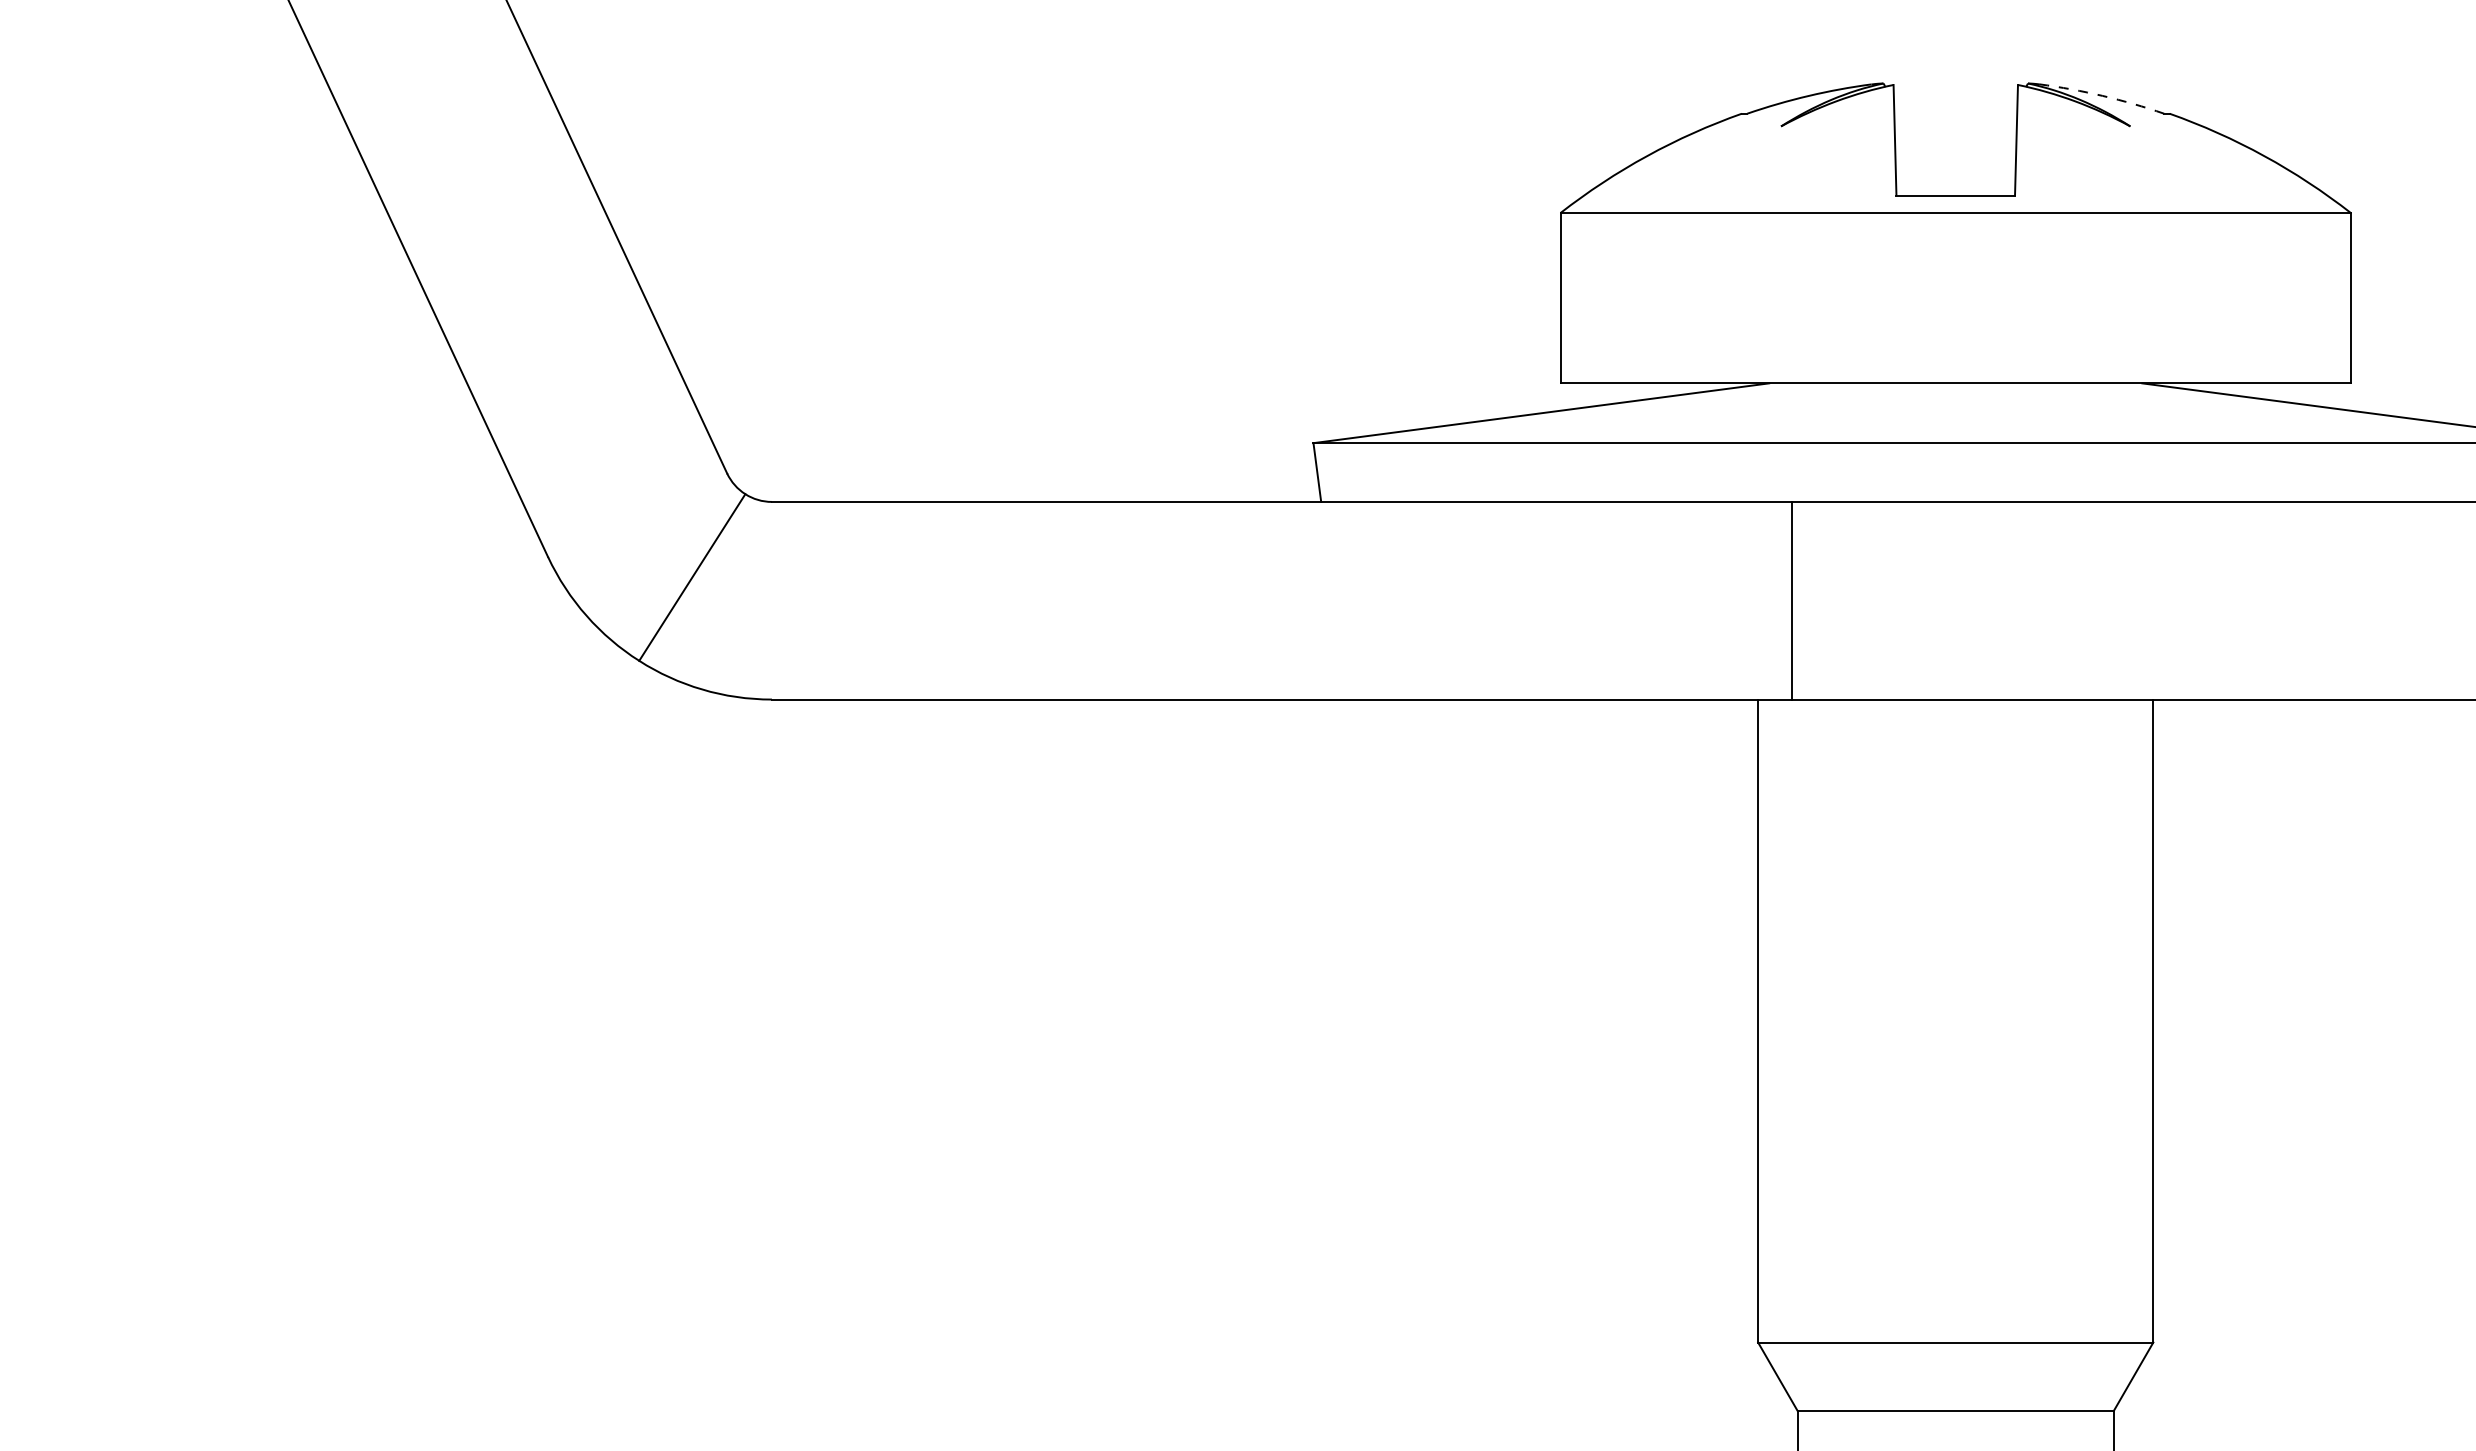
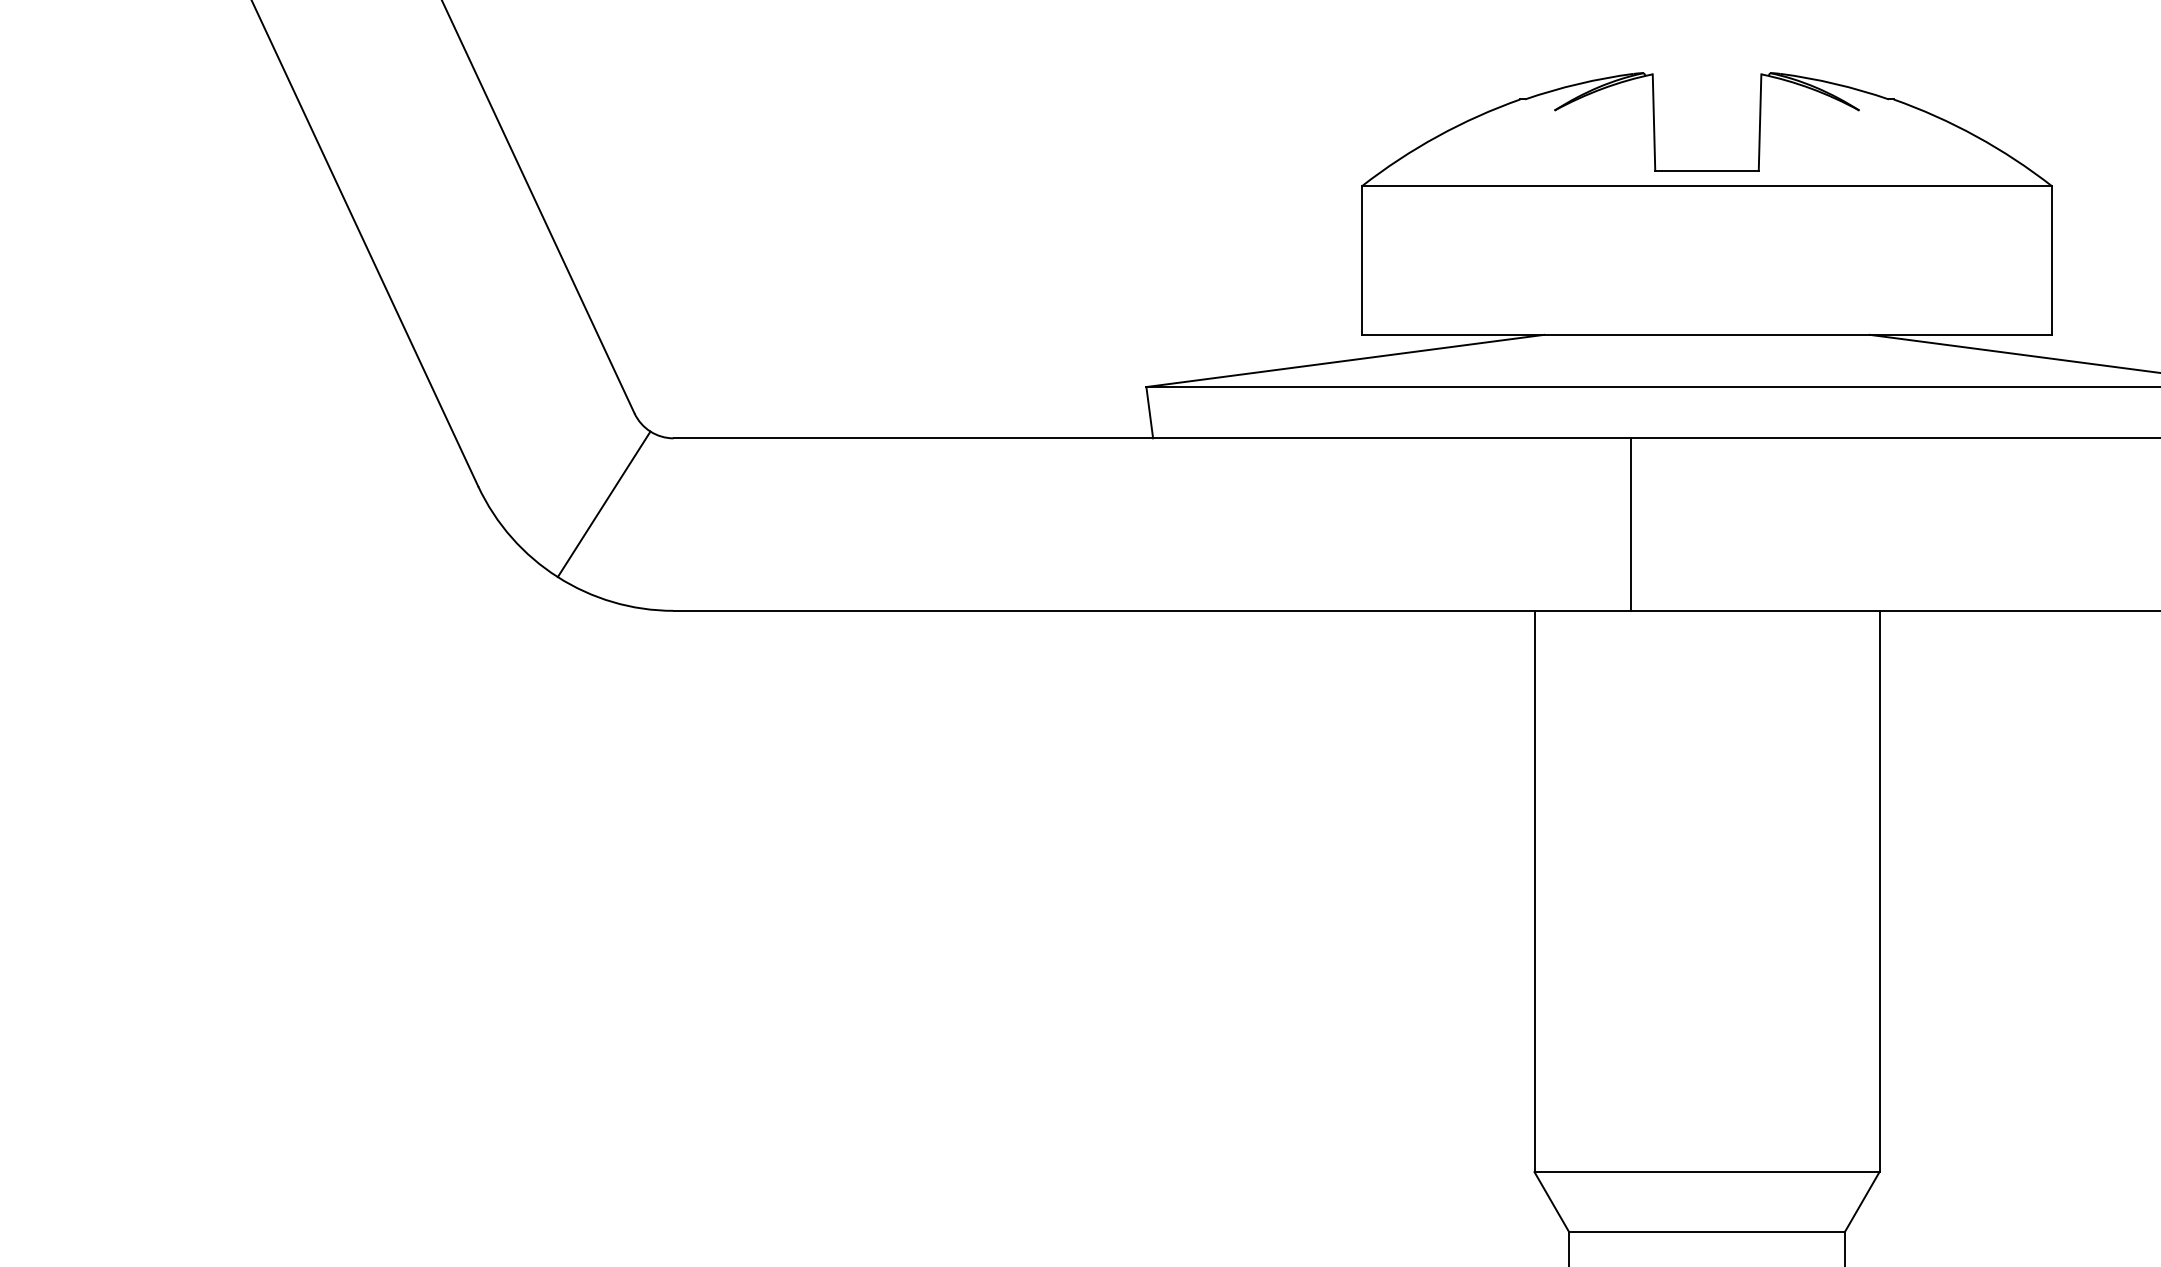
arc: (2102, 95) -> (1835, 83), dashed -> solid
line: (1792, 600) -> (1631, 524), moved

